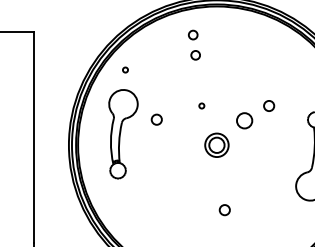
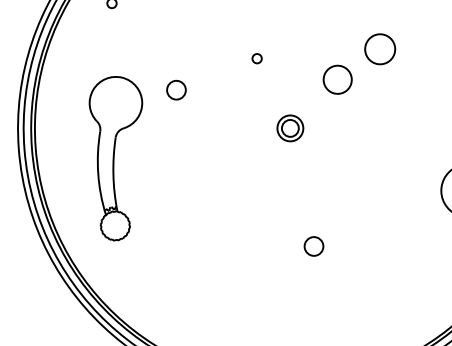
circle: (269, 105) -> (381, 48), size x1.6
part: (123, 134) -> (120, 158), moved
part: (216, 144) -> (289, 127), size x0.6

